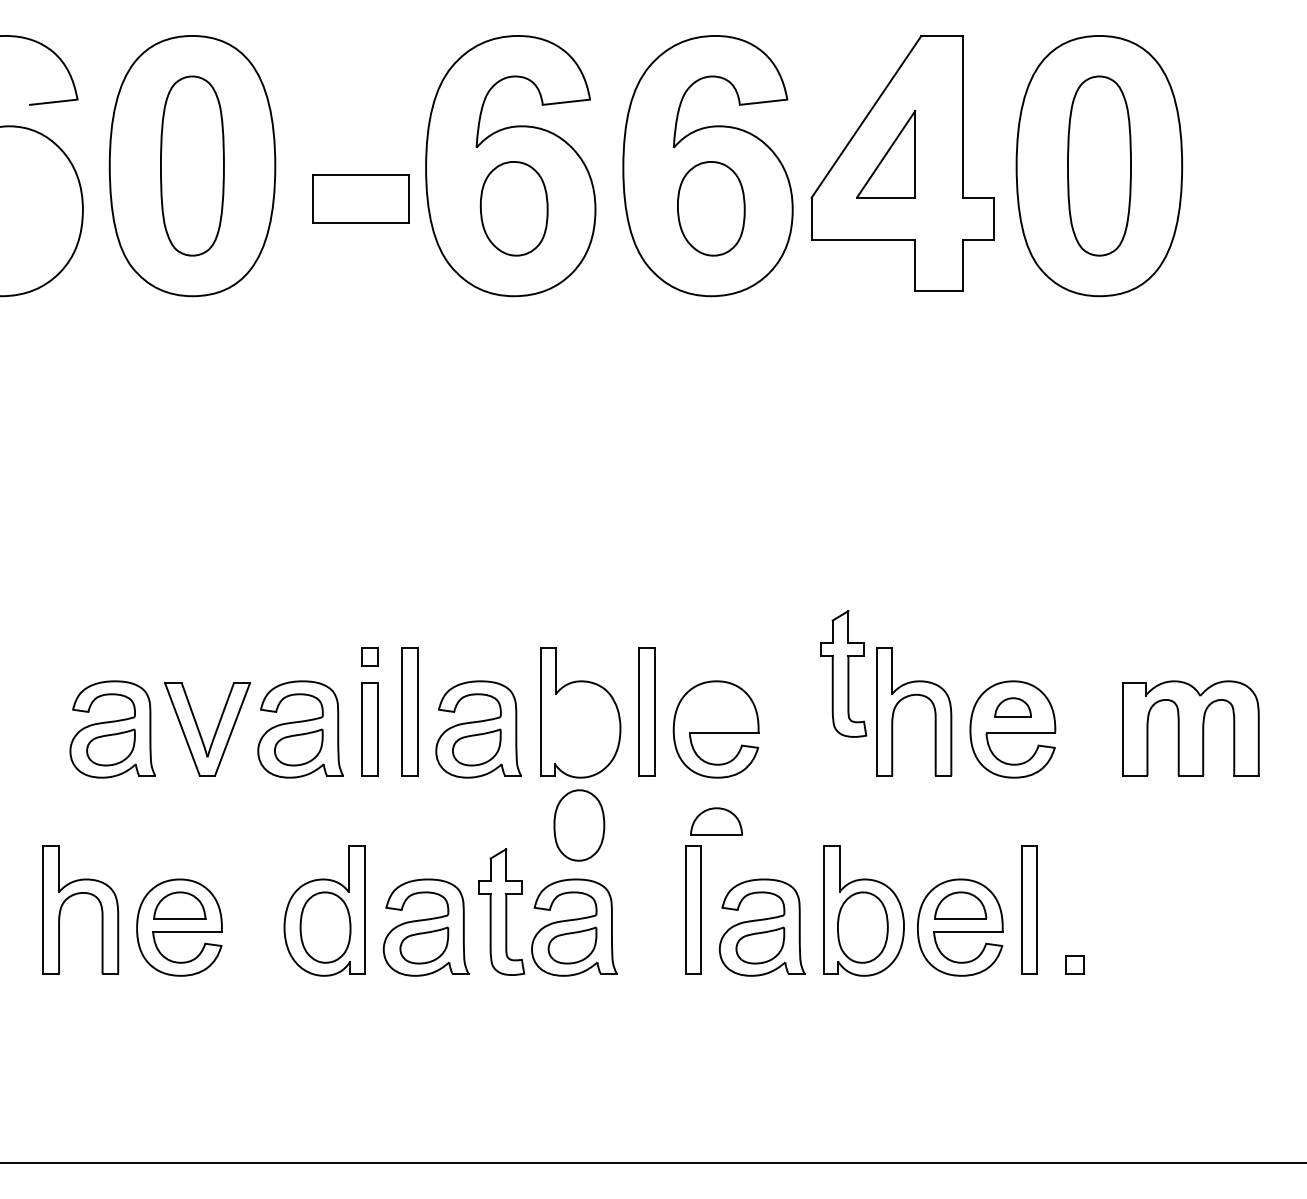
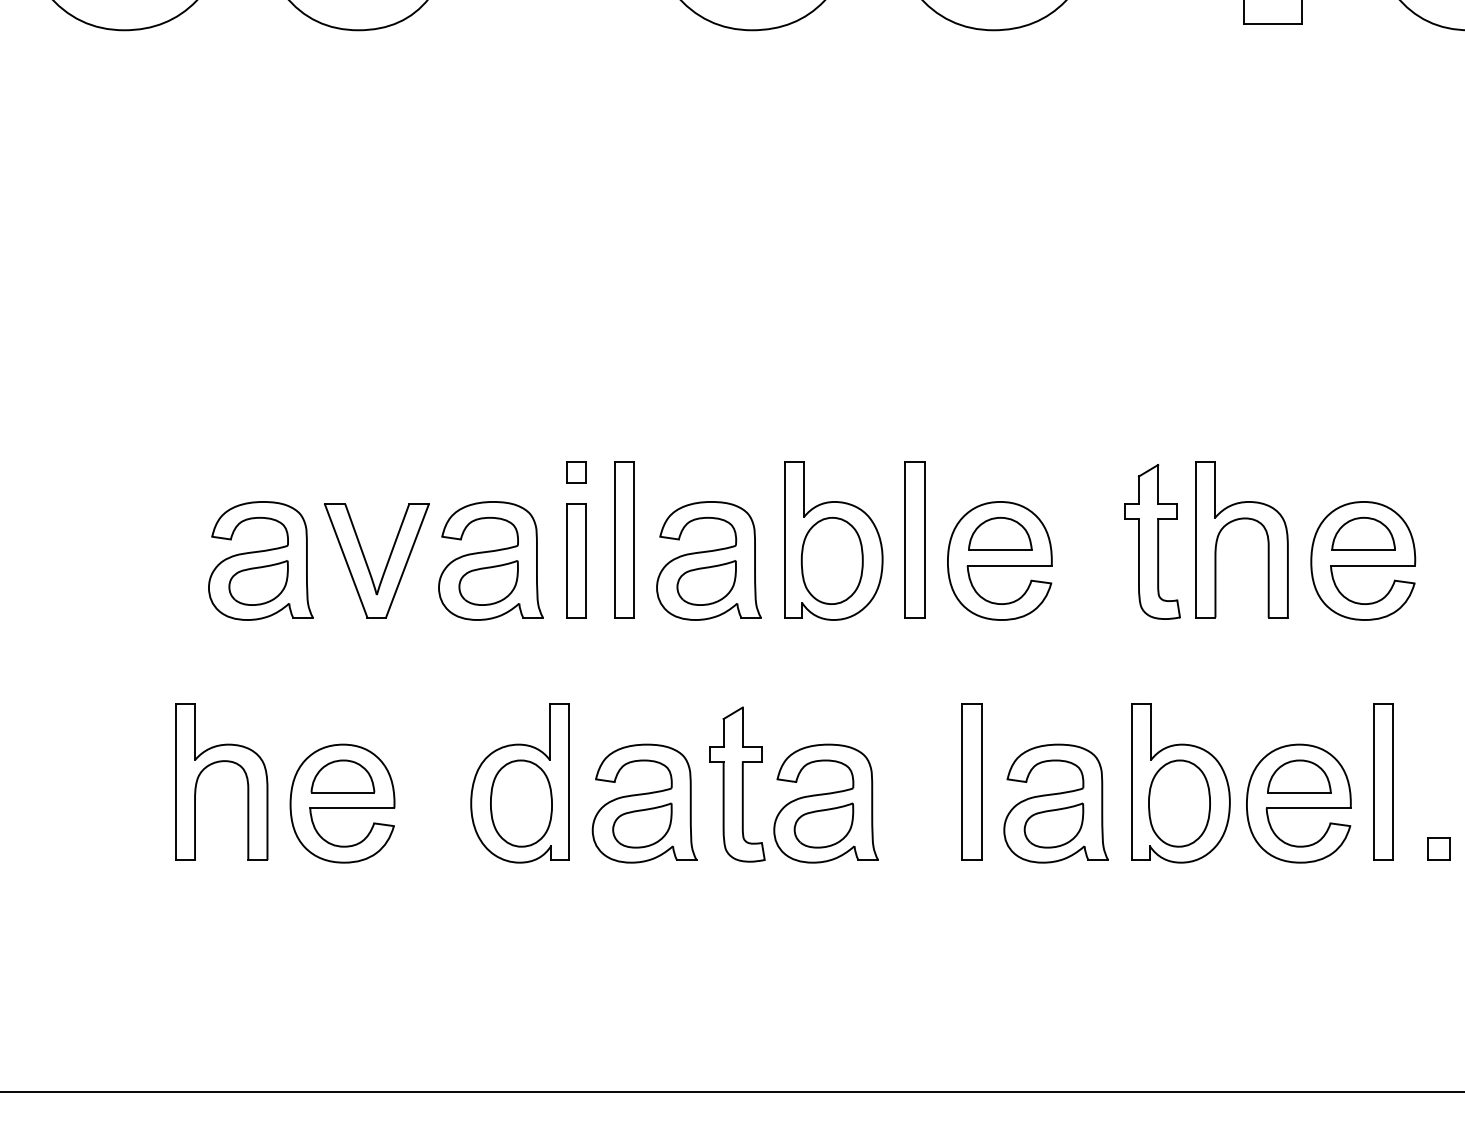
part: (843, 673) -> (1152, 541), moved
part: (1012, 707) -> (1362, 534), size x1.43
part: (716, 821) -> (1000, 534), moved
part: (579, 825) -> (832, 560), moved

